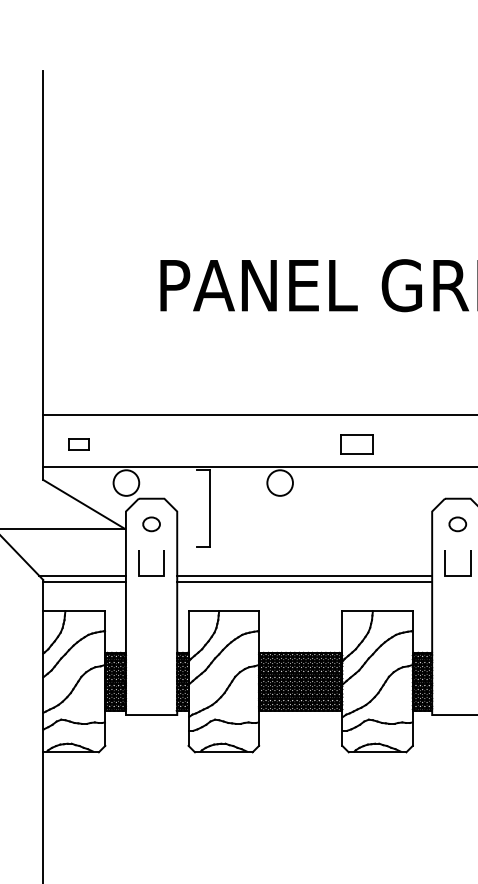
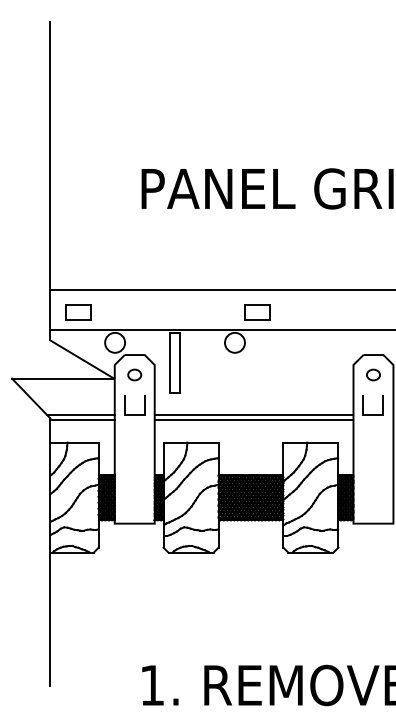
part: (79, 444) -> (78, 312), size x1.67
part: (356, 444) -> (257, 312), moved
line: (197, 508) -> (170, 362), added

